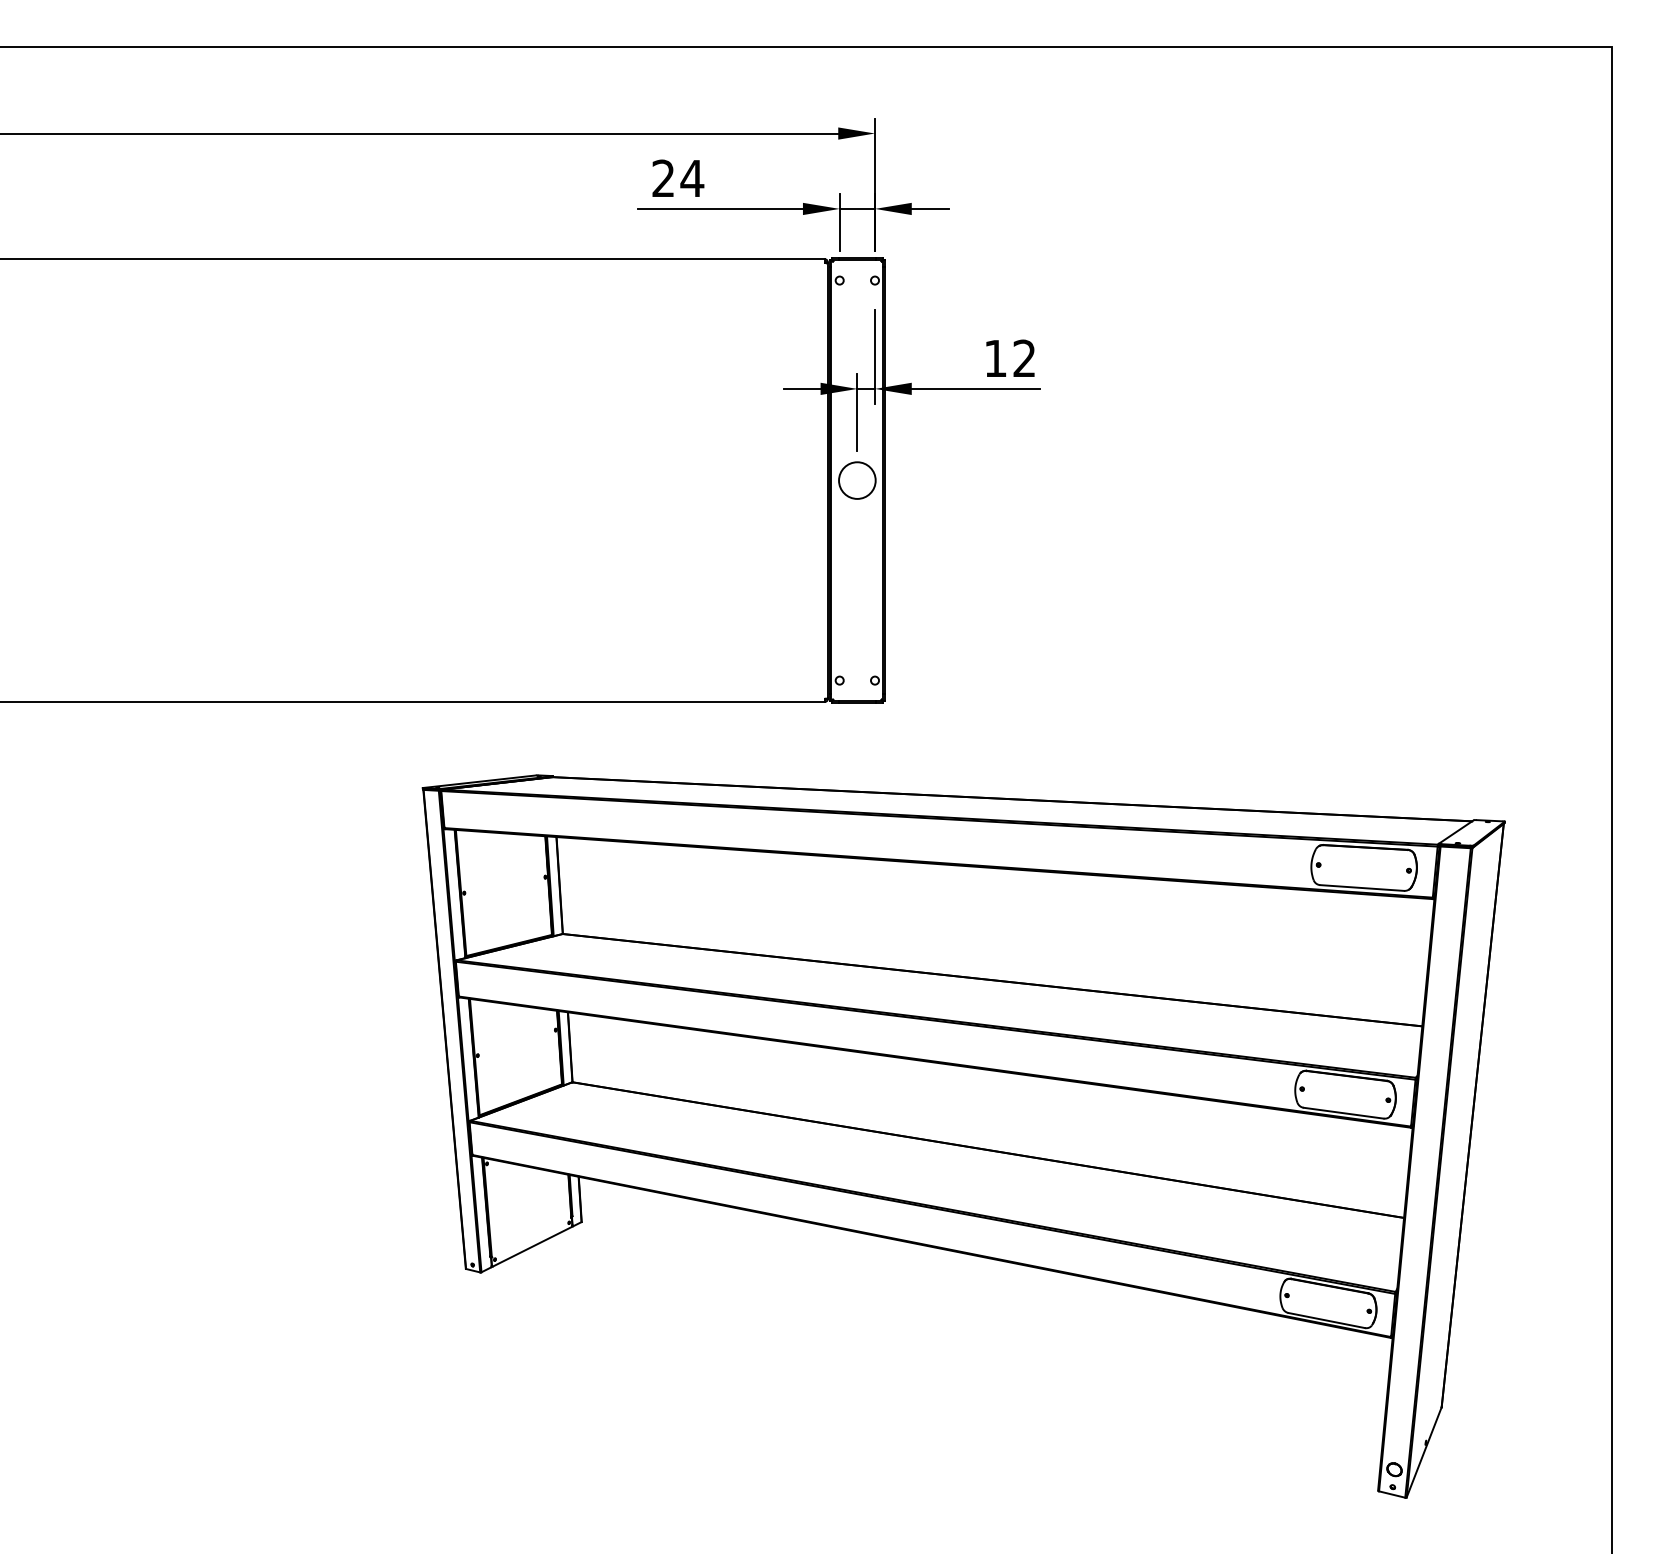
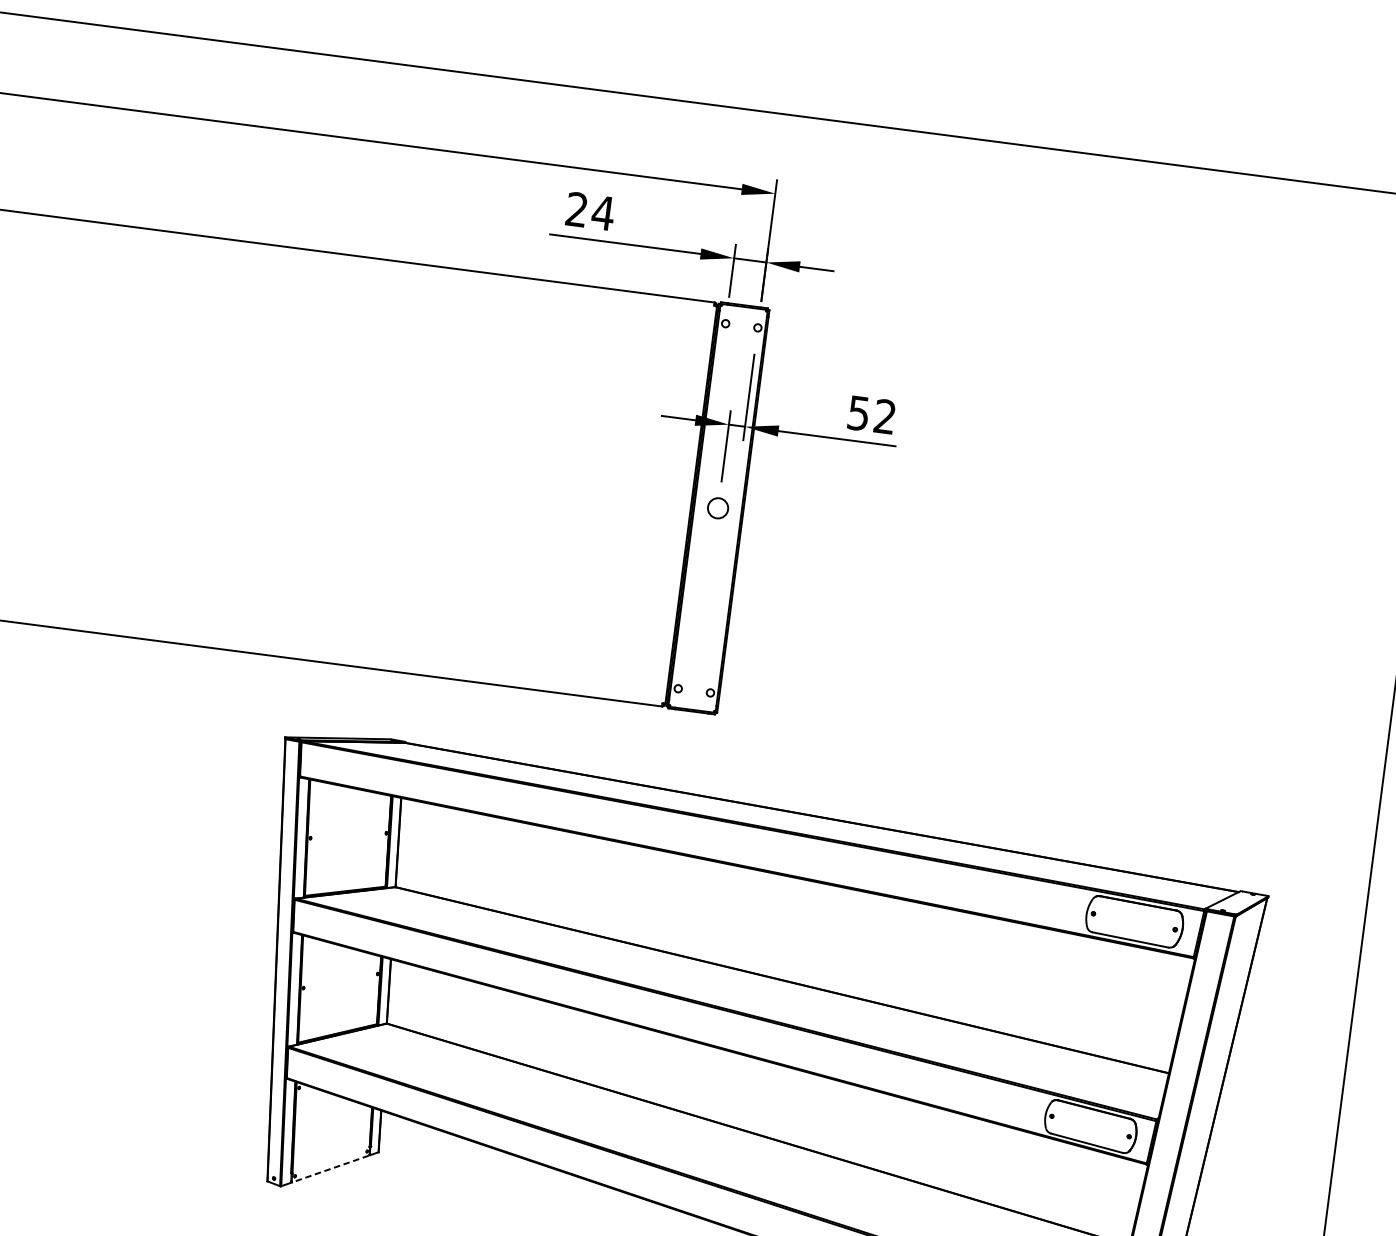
text: (995, 358) -> (858, 413), 12 -> 52
circle: (857, 480) -> (718, 508), size x0.6
line: (532, 1246) -> (330, 1168), solid -> dashed

